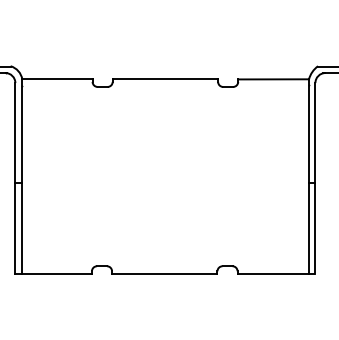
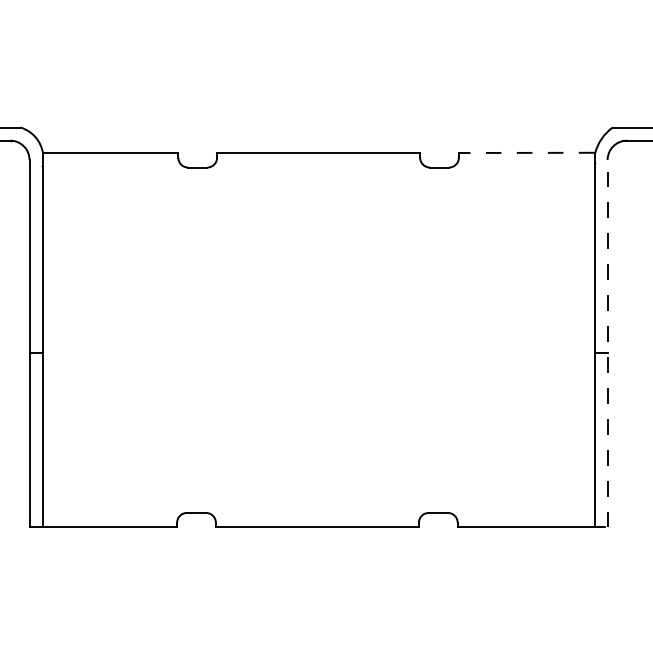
line: (272, 79) -> (524, 153), solid -> dashed
line: (315, 177) -> (607, 341), solid -> dashed

